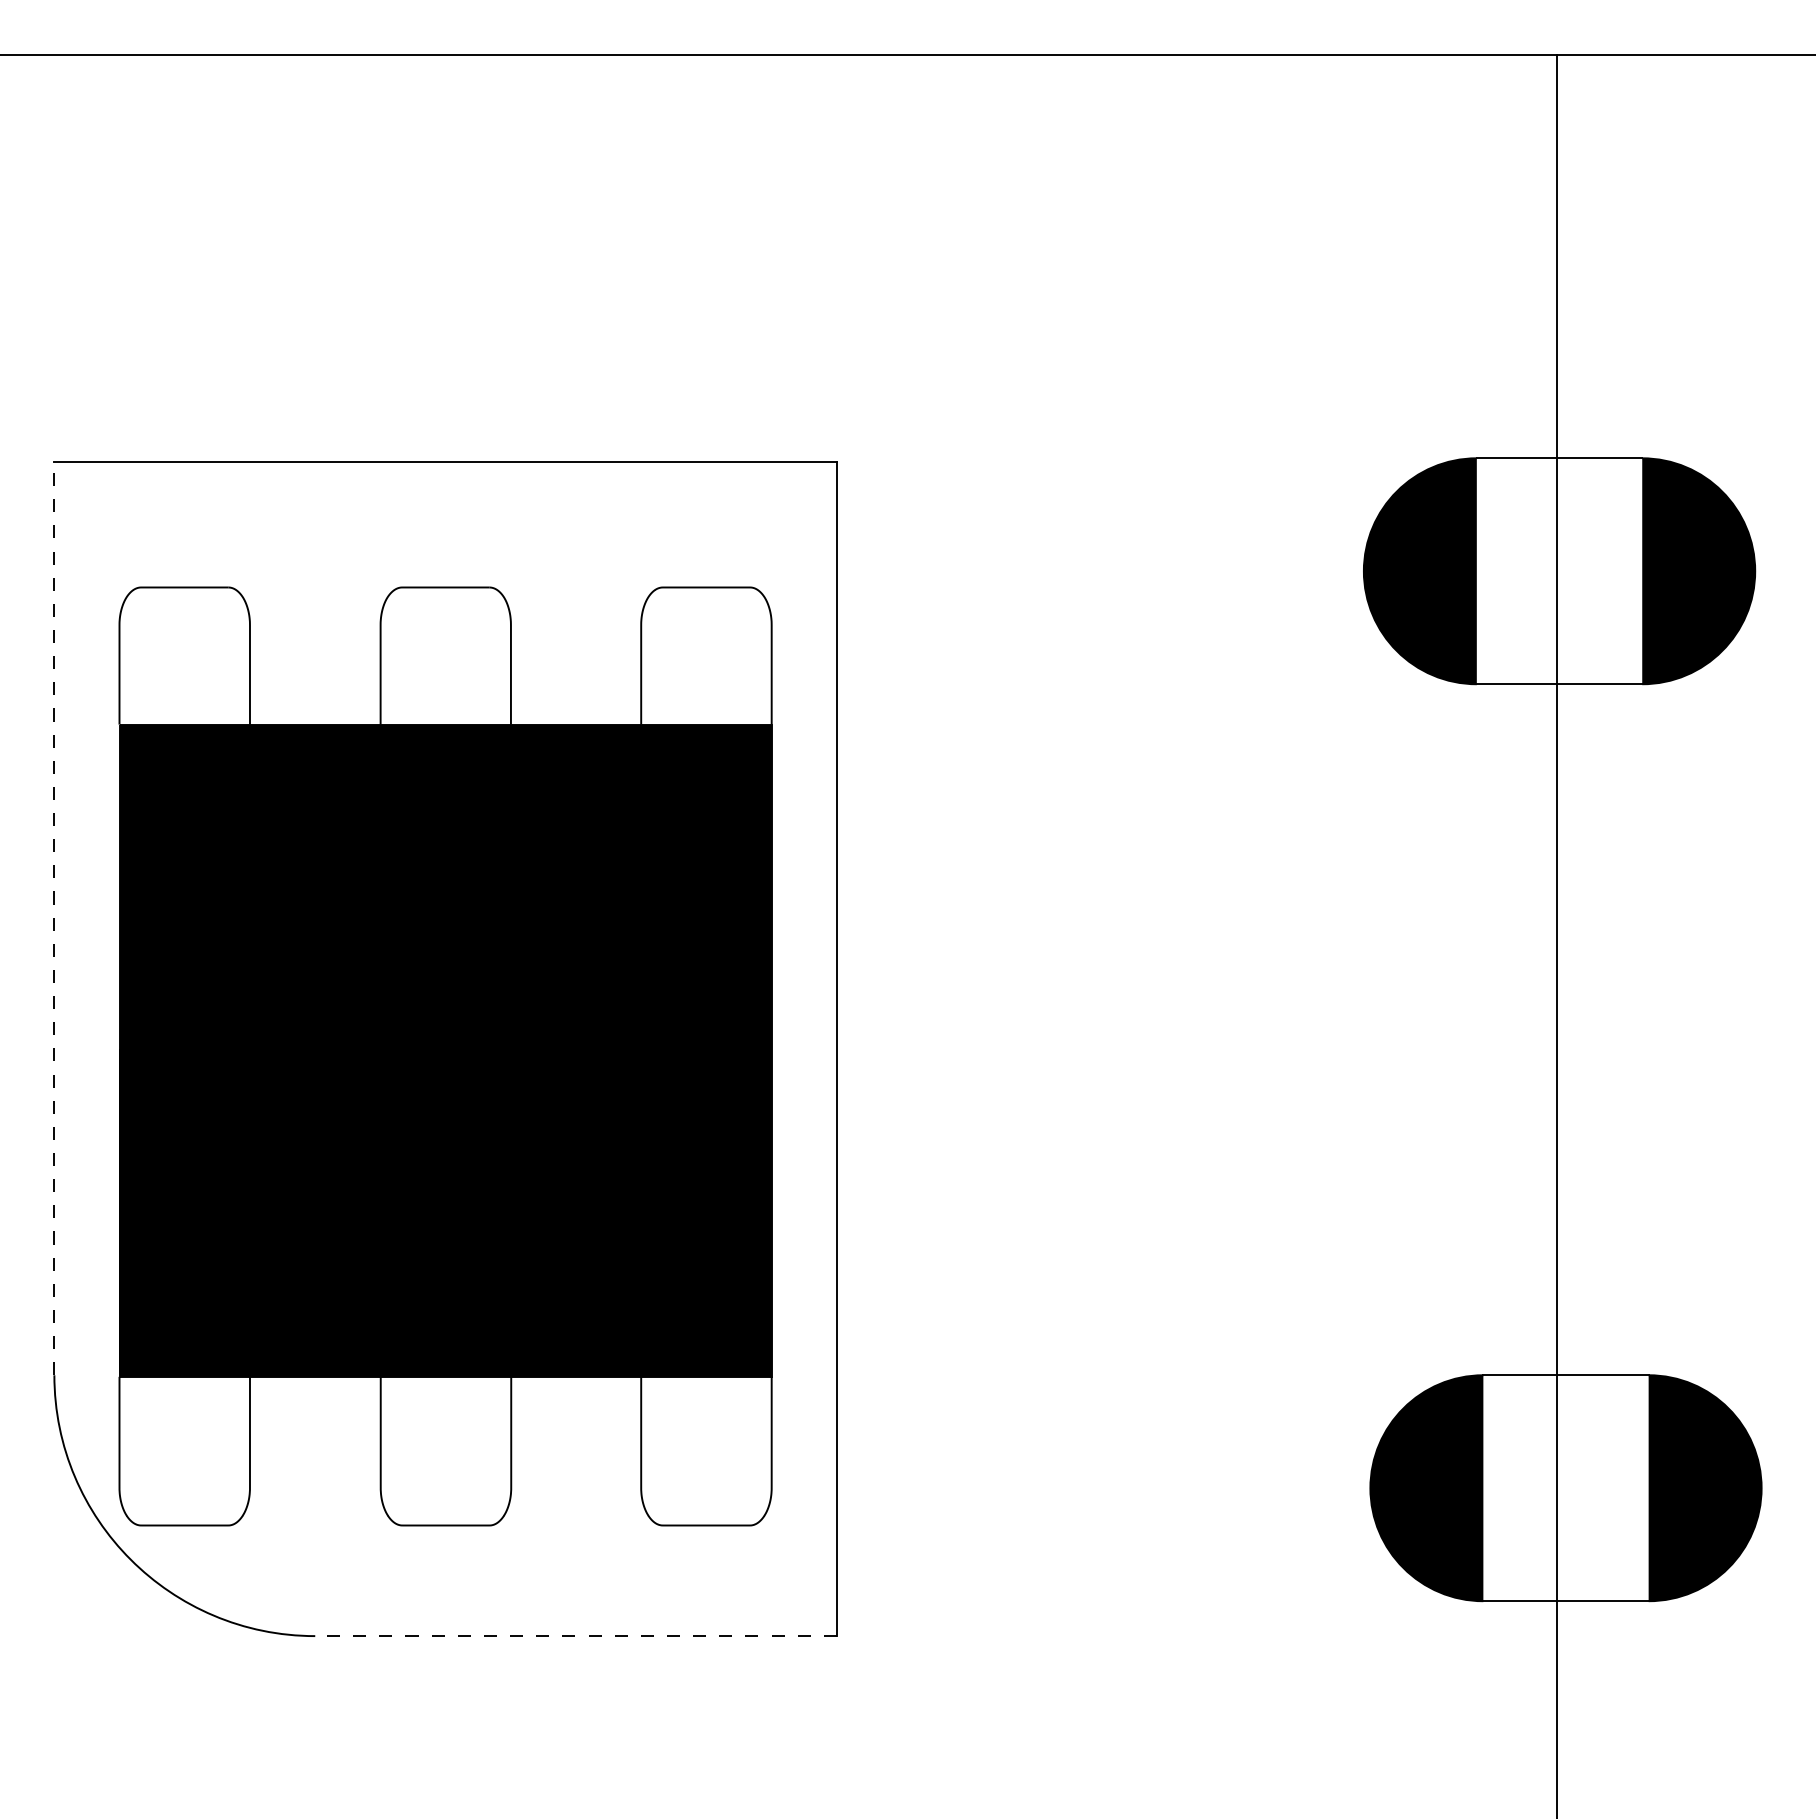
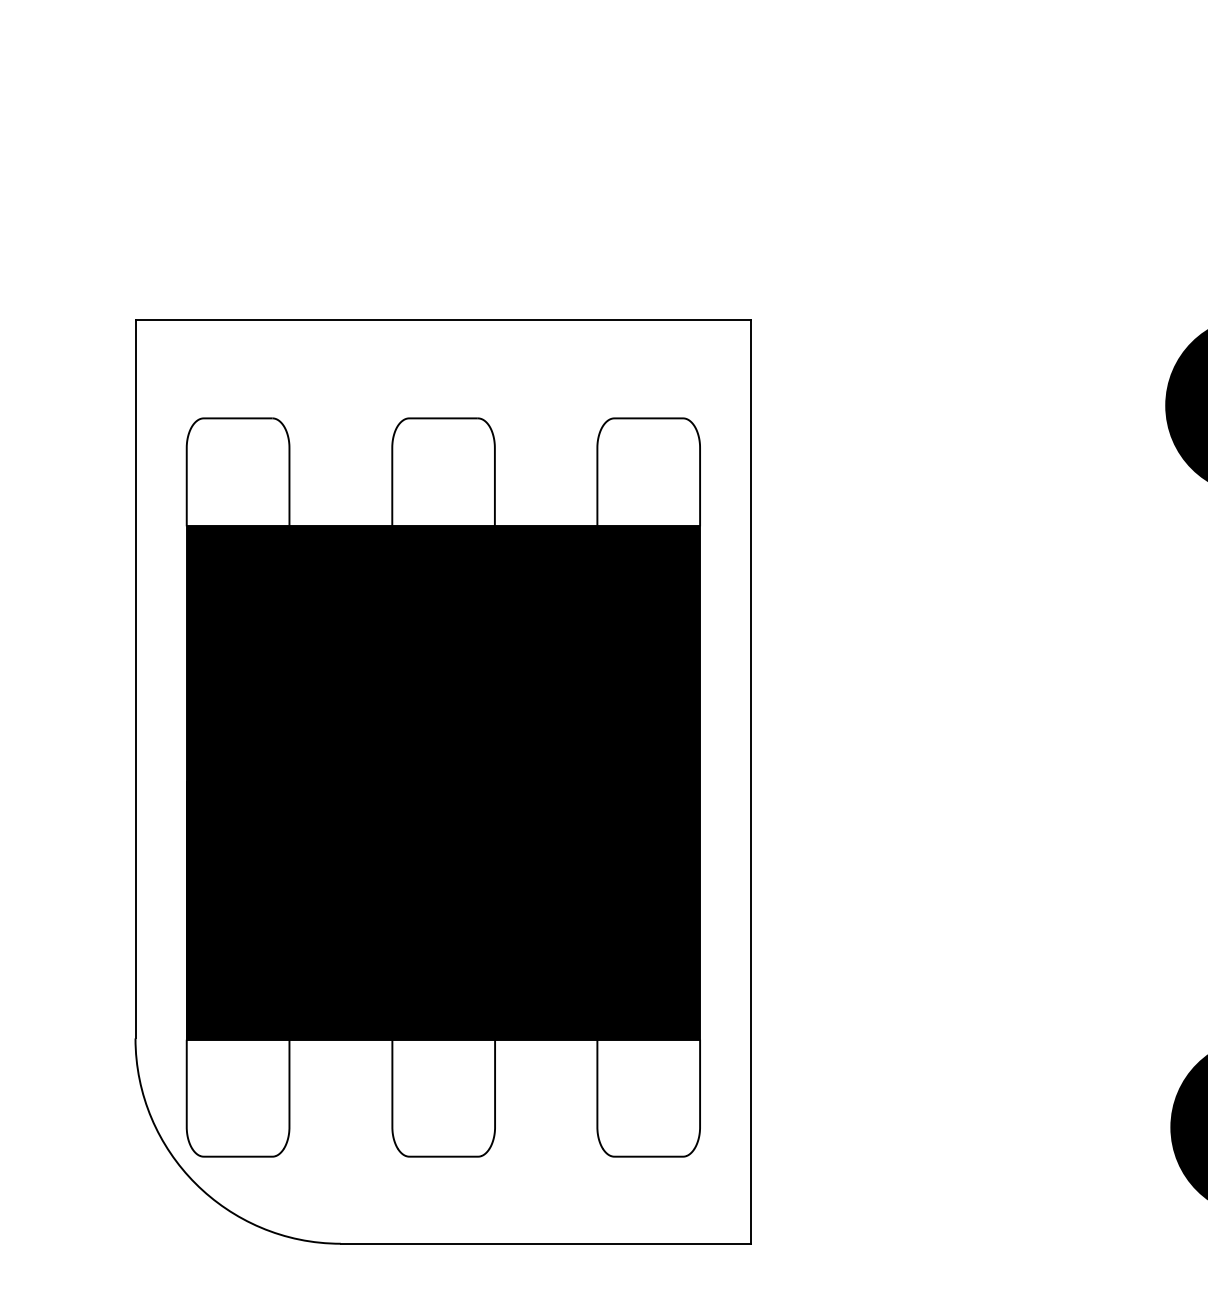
line: (54, 918) -> (135, 678), dashed -> solid
line: (576, 1636) -> (546, 1244), dashed -> solid

